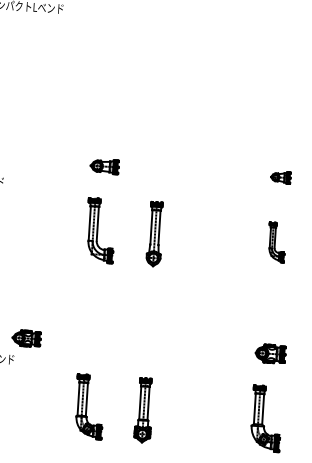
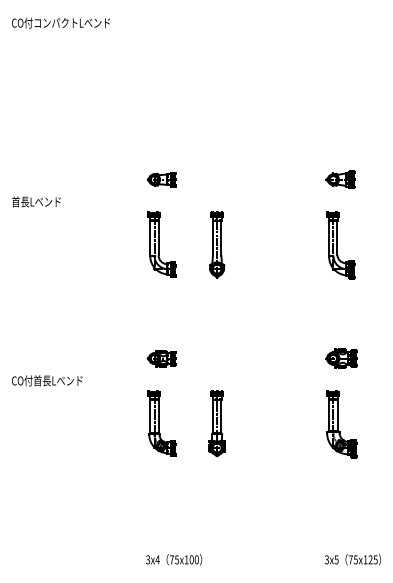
part: (280, 177) -> (340, 179), size x1.43
part: (276, 242) -> (340, 245), size x1.67
part: (26, 338) -> (161, 358), moved

